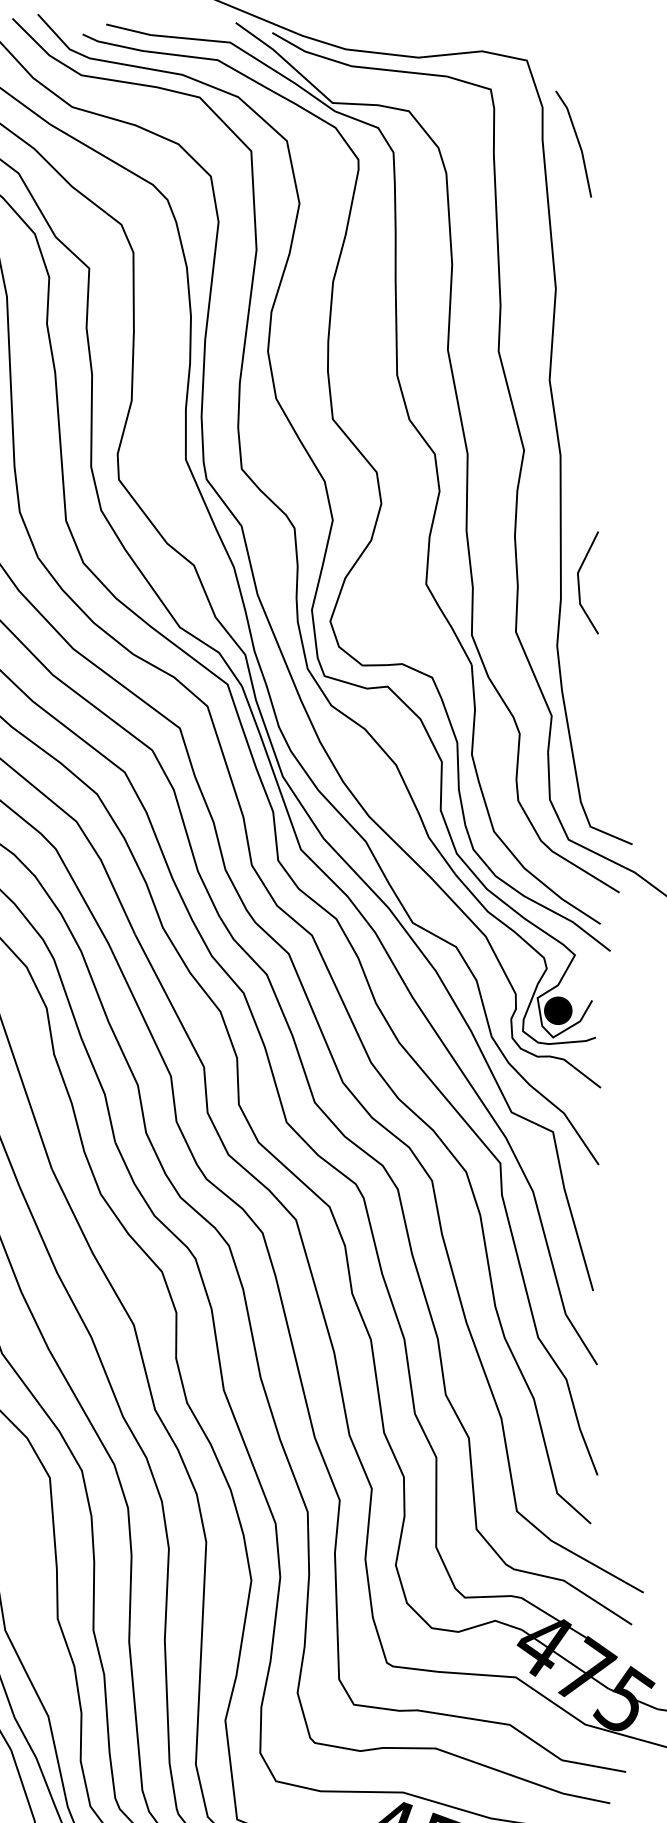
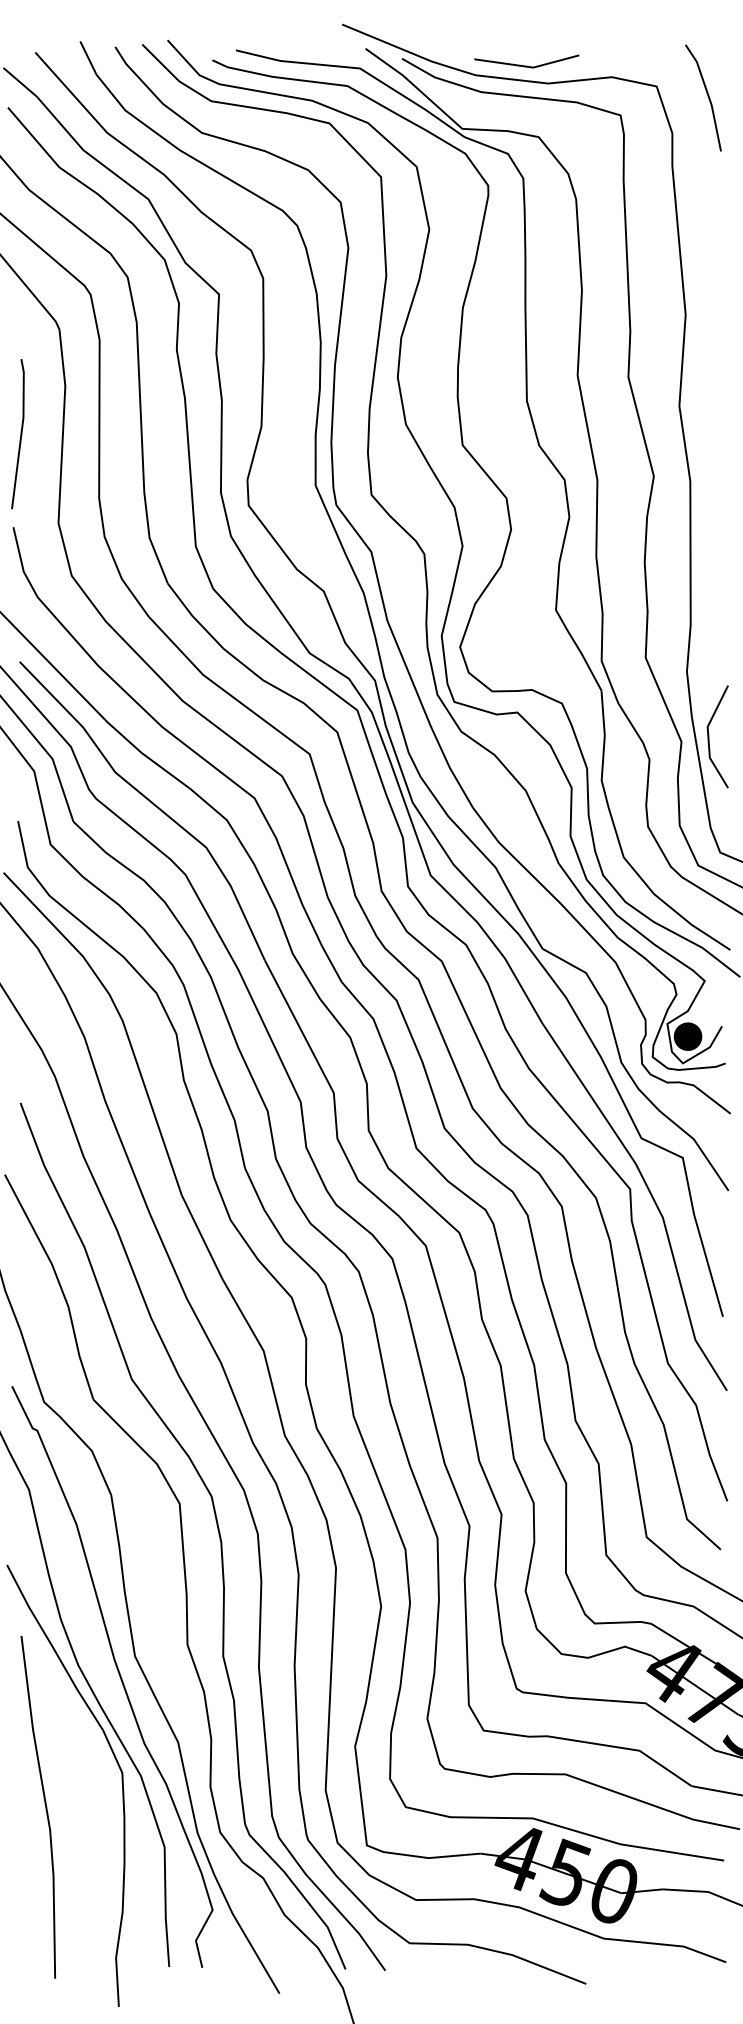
line: (396, 39) -> (526, 65), added
line: (577, 142) -> (707, 96), moved
line: (579, 582) -> (709, 736), moved

